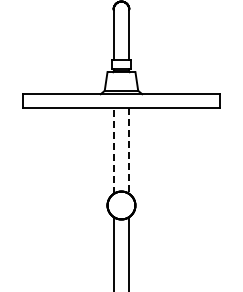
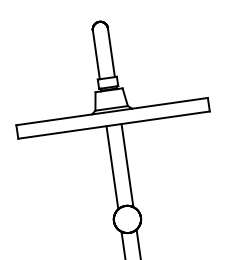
line: (113, 151) -> (112, 168), dashed -> solid
line: (129, 151) -> (127, 166), dashed -> solid

